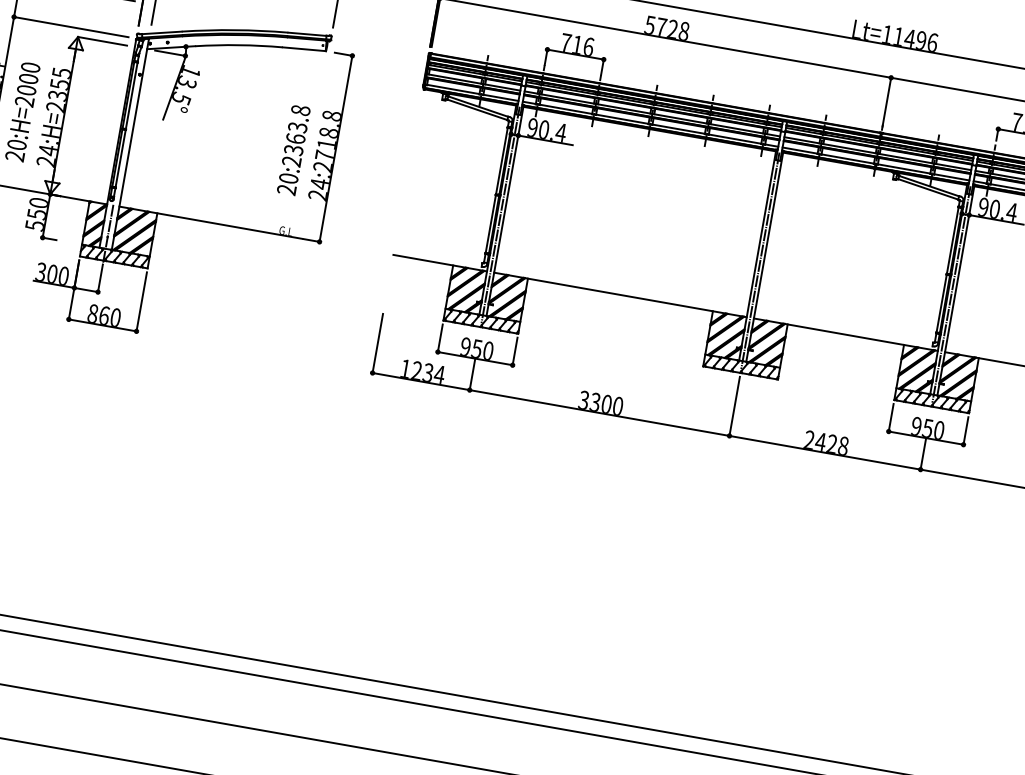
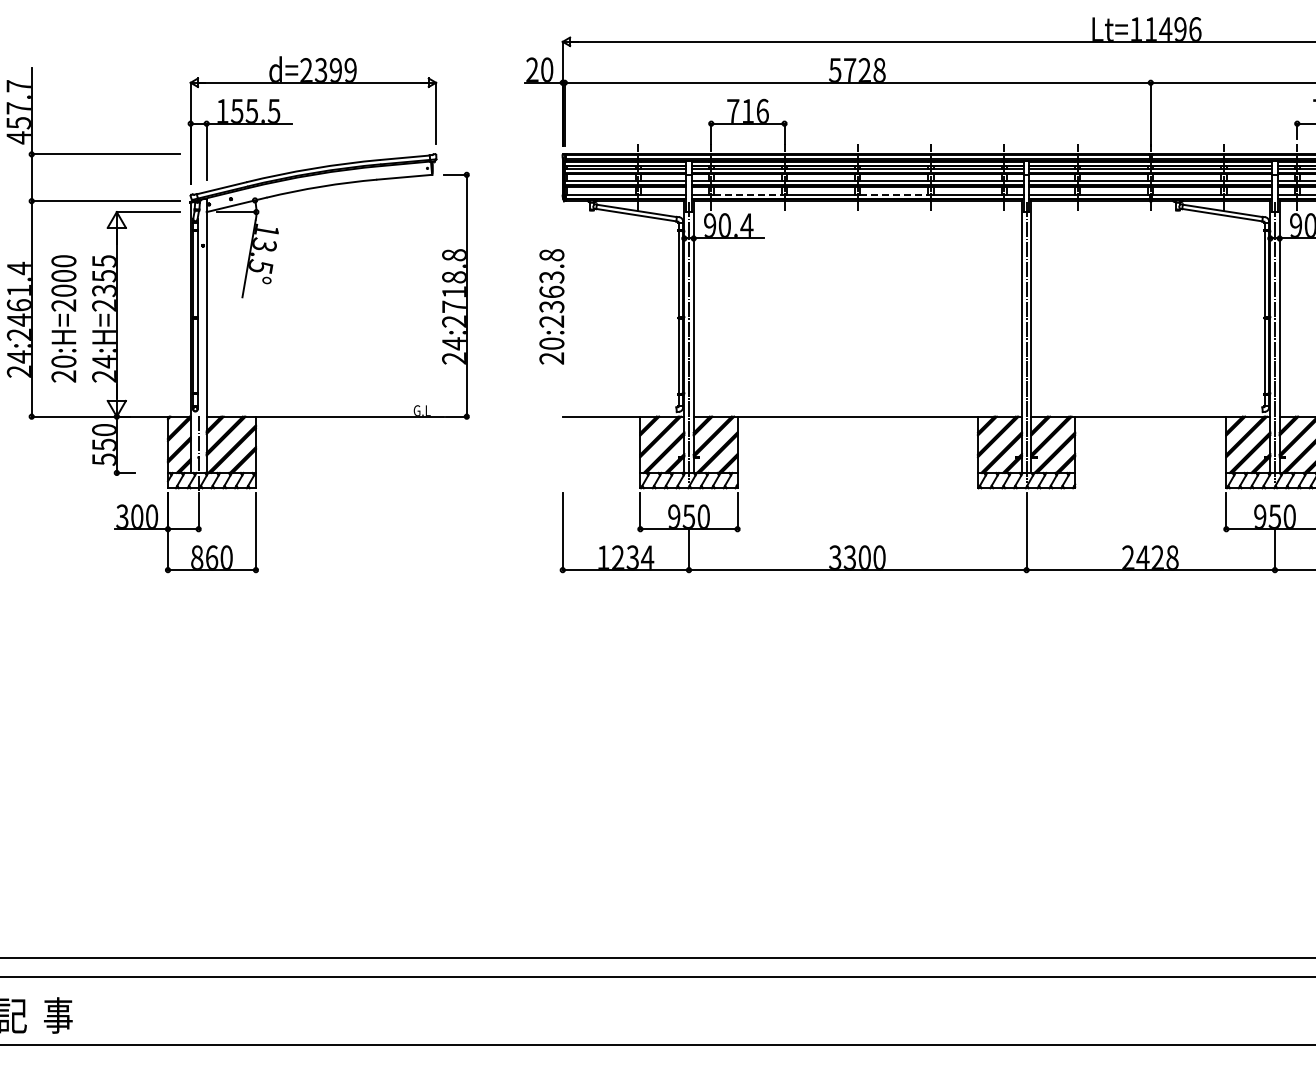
line: (566, 109) -> (748, 194), solid -> dashed
line: (678, 128) -> (894, 194), solid -> dashed
text: (293, 149) -> (551, 306), moved

